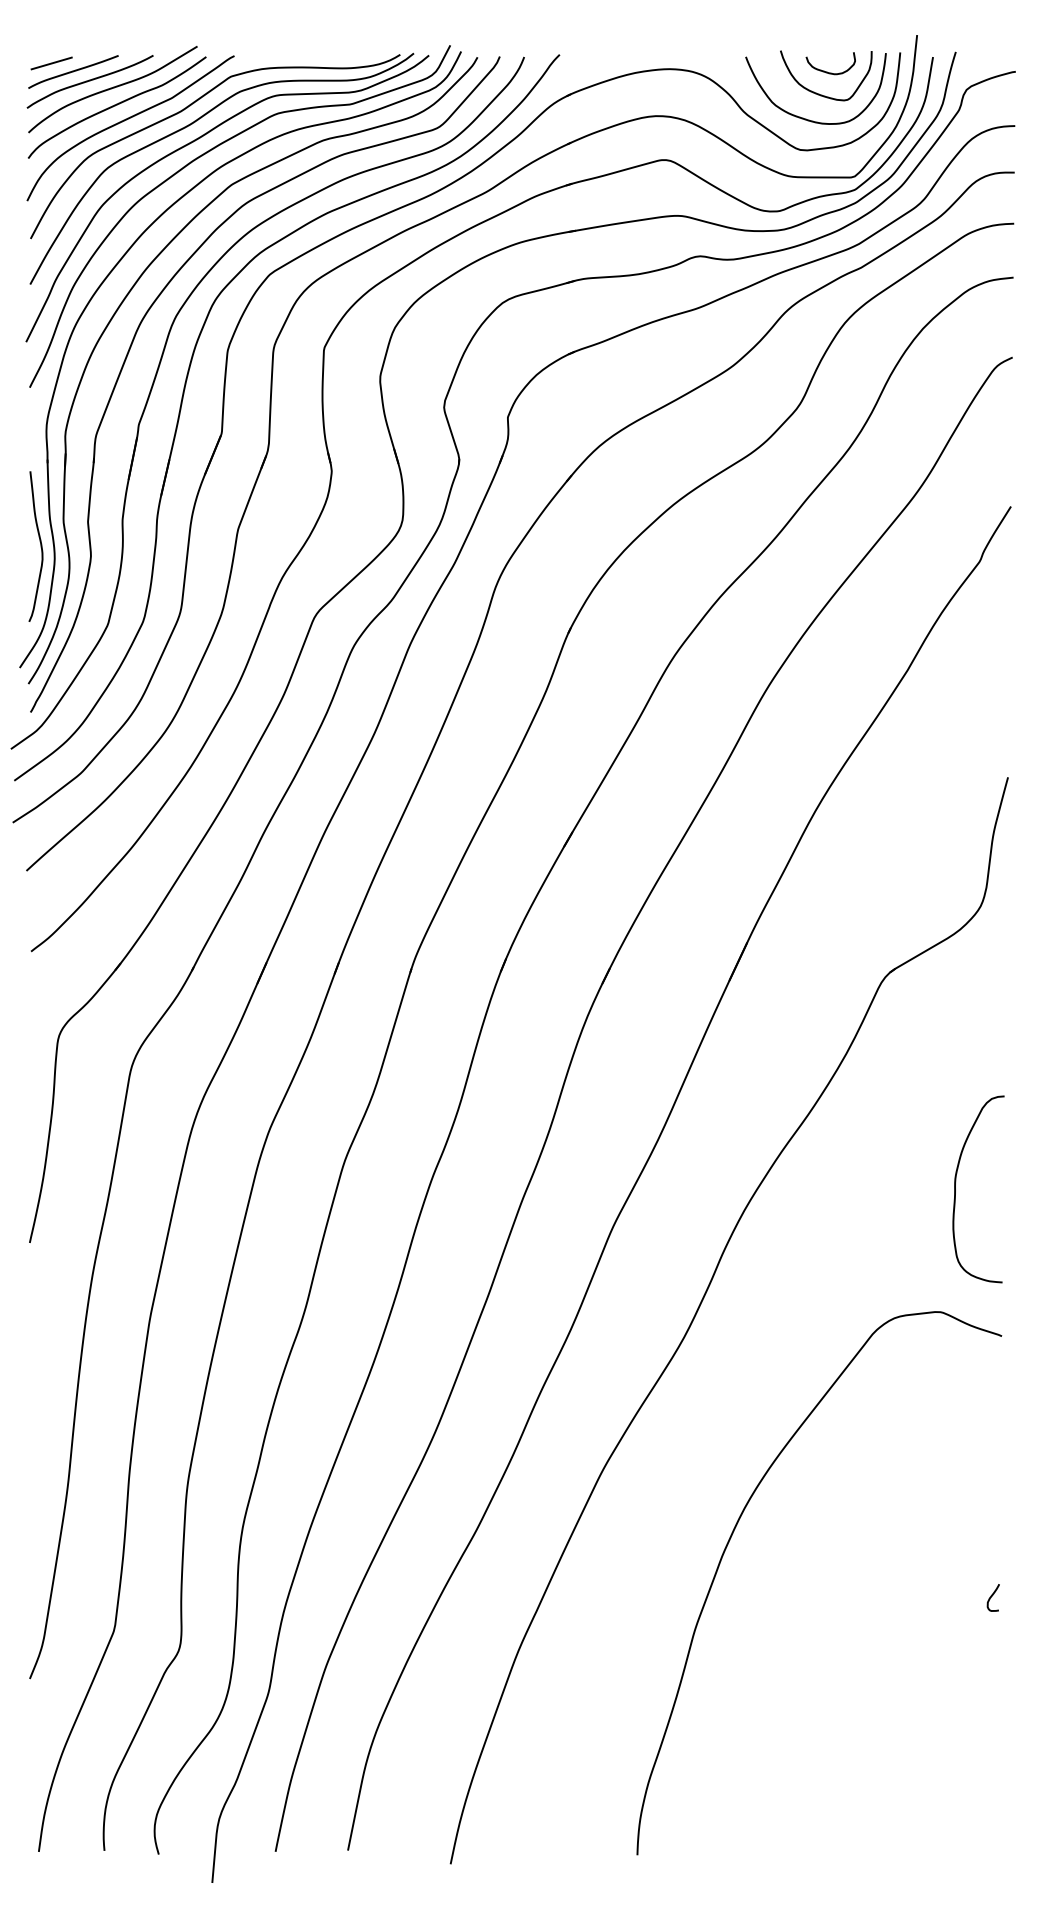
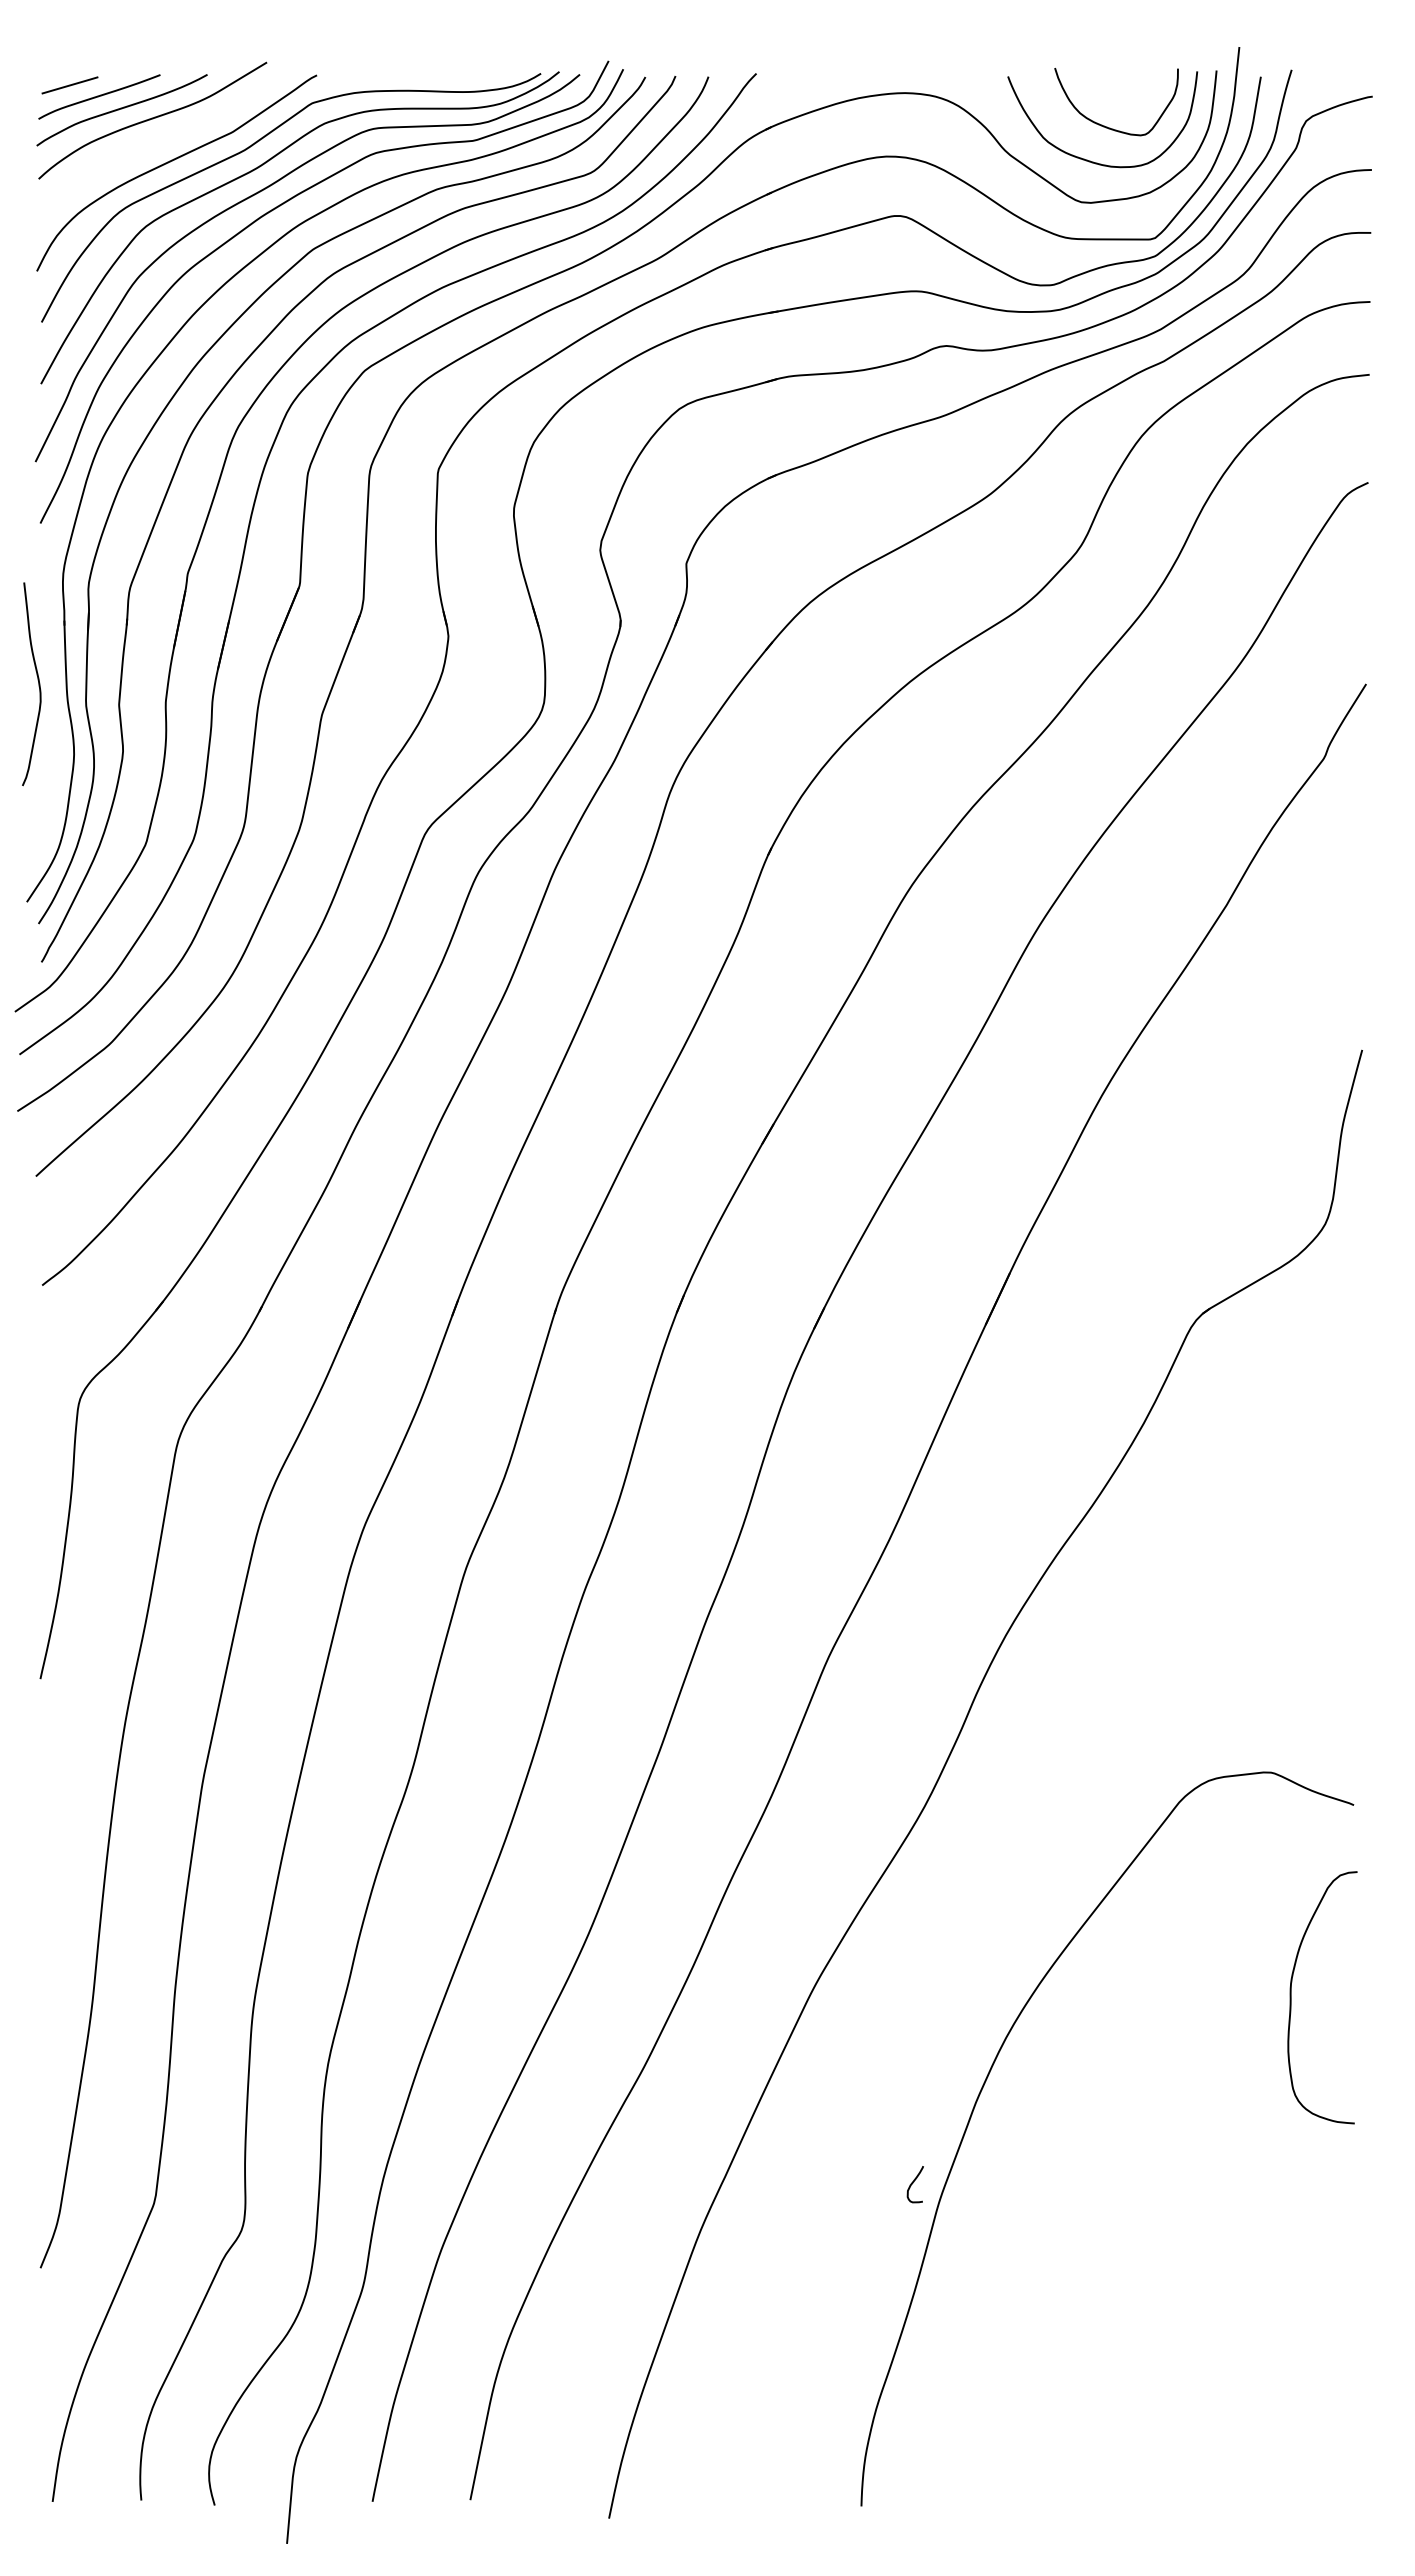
curve: (829, 72) -> (1121, 97), removed
curve: (116, 105) -> (157, 142), removed
curve: (40, 546) -> (38, 684), moved
curve: (955, 1189) -> (1291, 1997), moved
curve: (991, 1597) -> (913, 2183), moved

